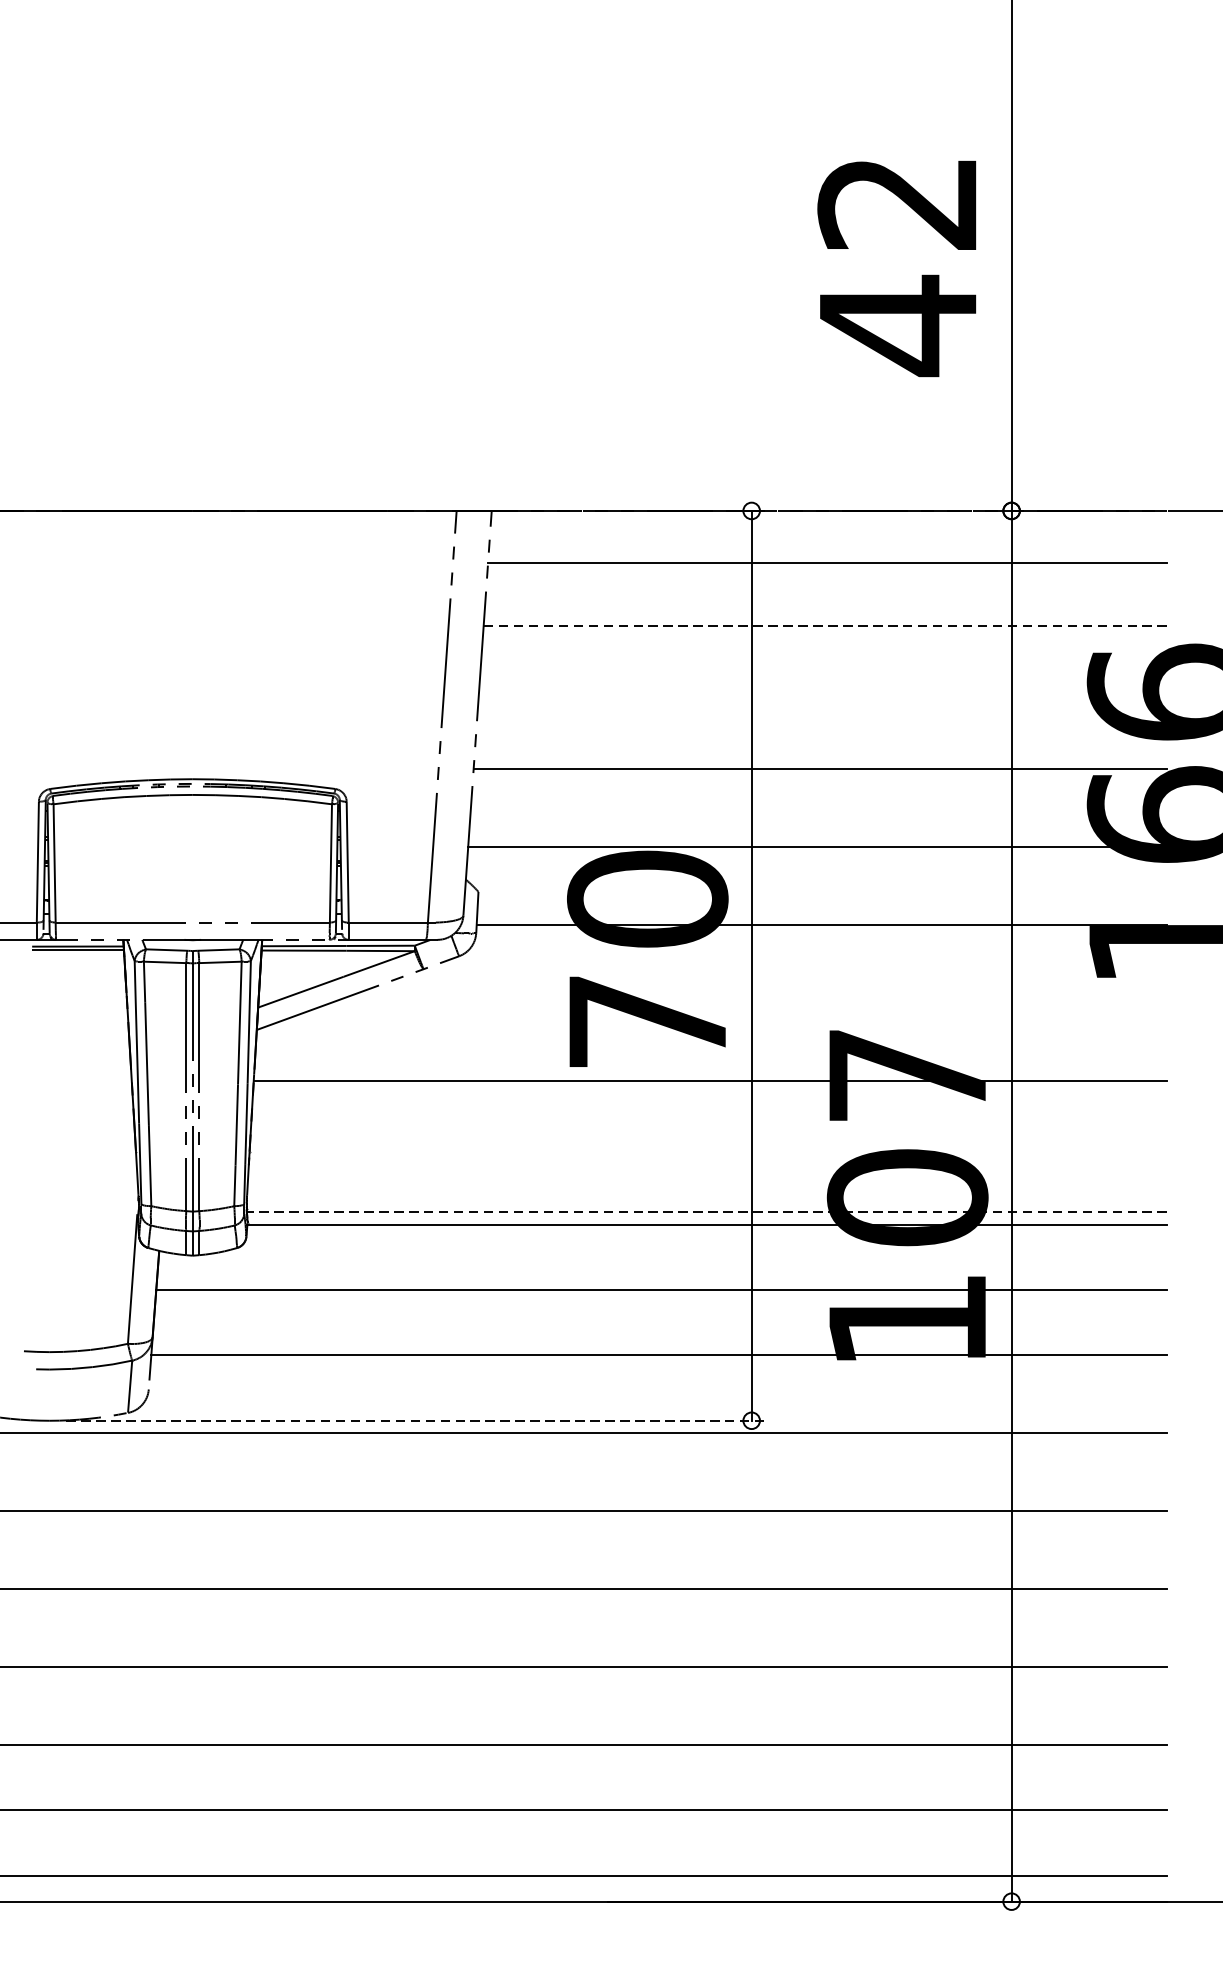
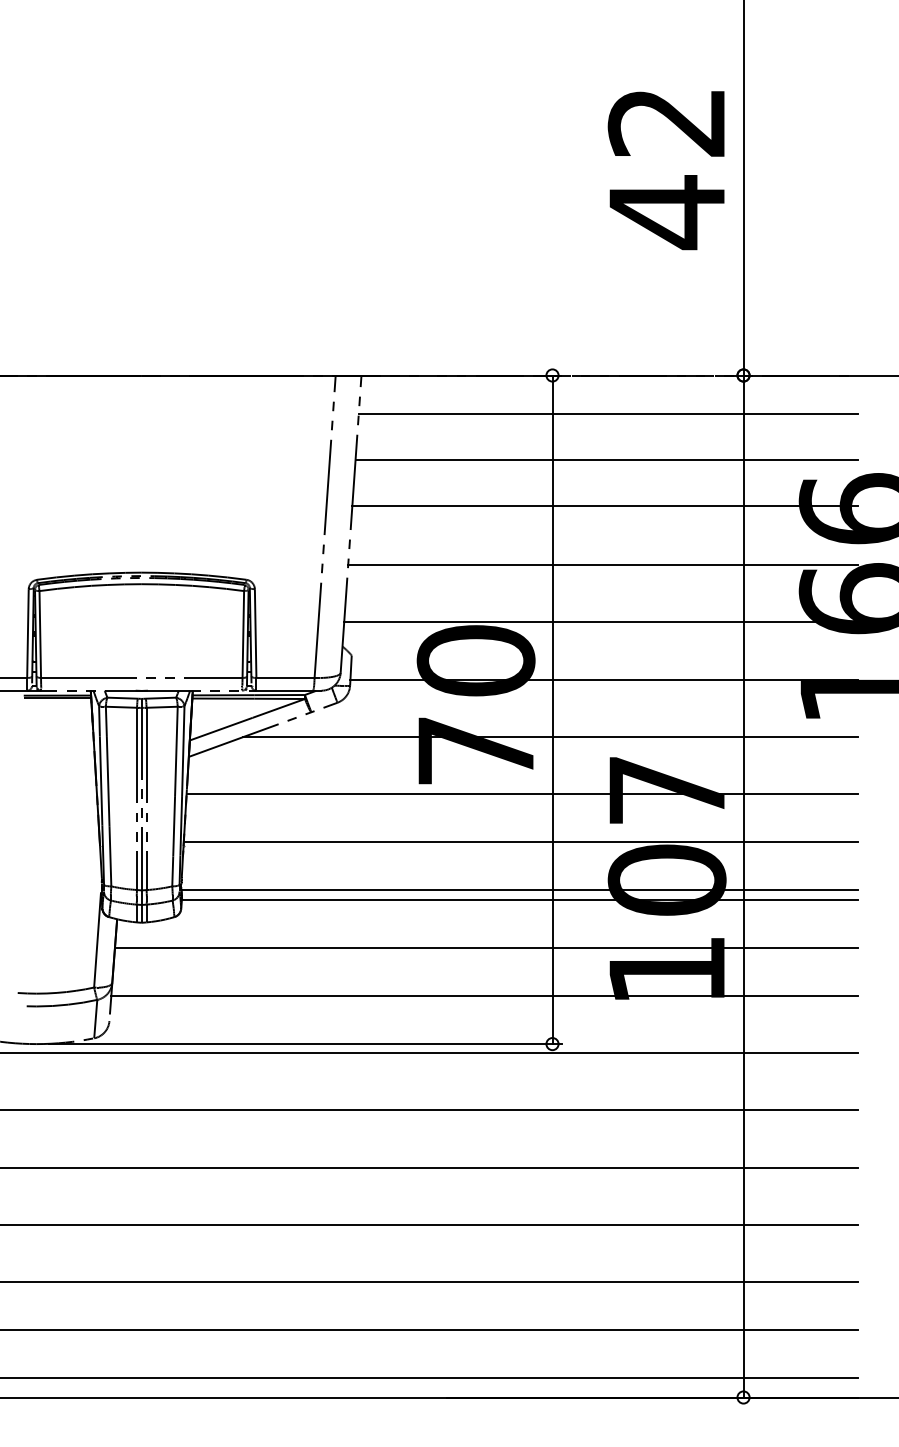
text: (895, 268) -> (665, 170), moved
line: (825, 626) -> (606, 460), dashed -> solid
line: (822, 689) -> (604, 506), added
line: (748, 1003) -> (550, 737), added
line: (708, 1146) -> (520, 842), added
line: (706, 1211) -> (519, 890), dashed -> solid
line: (415, 1421) -> (305, 1044), dashed -> solid

